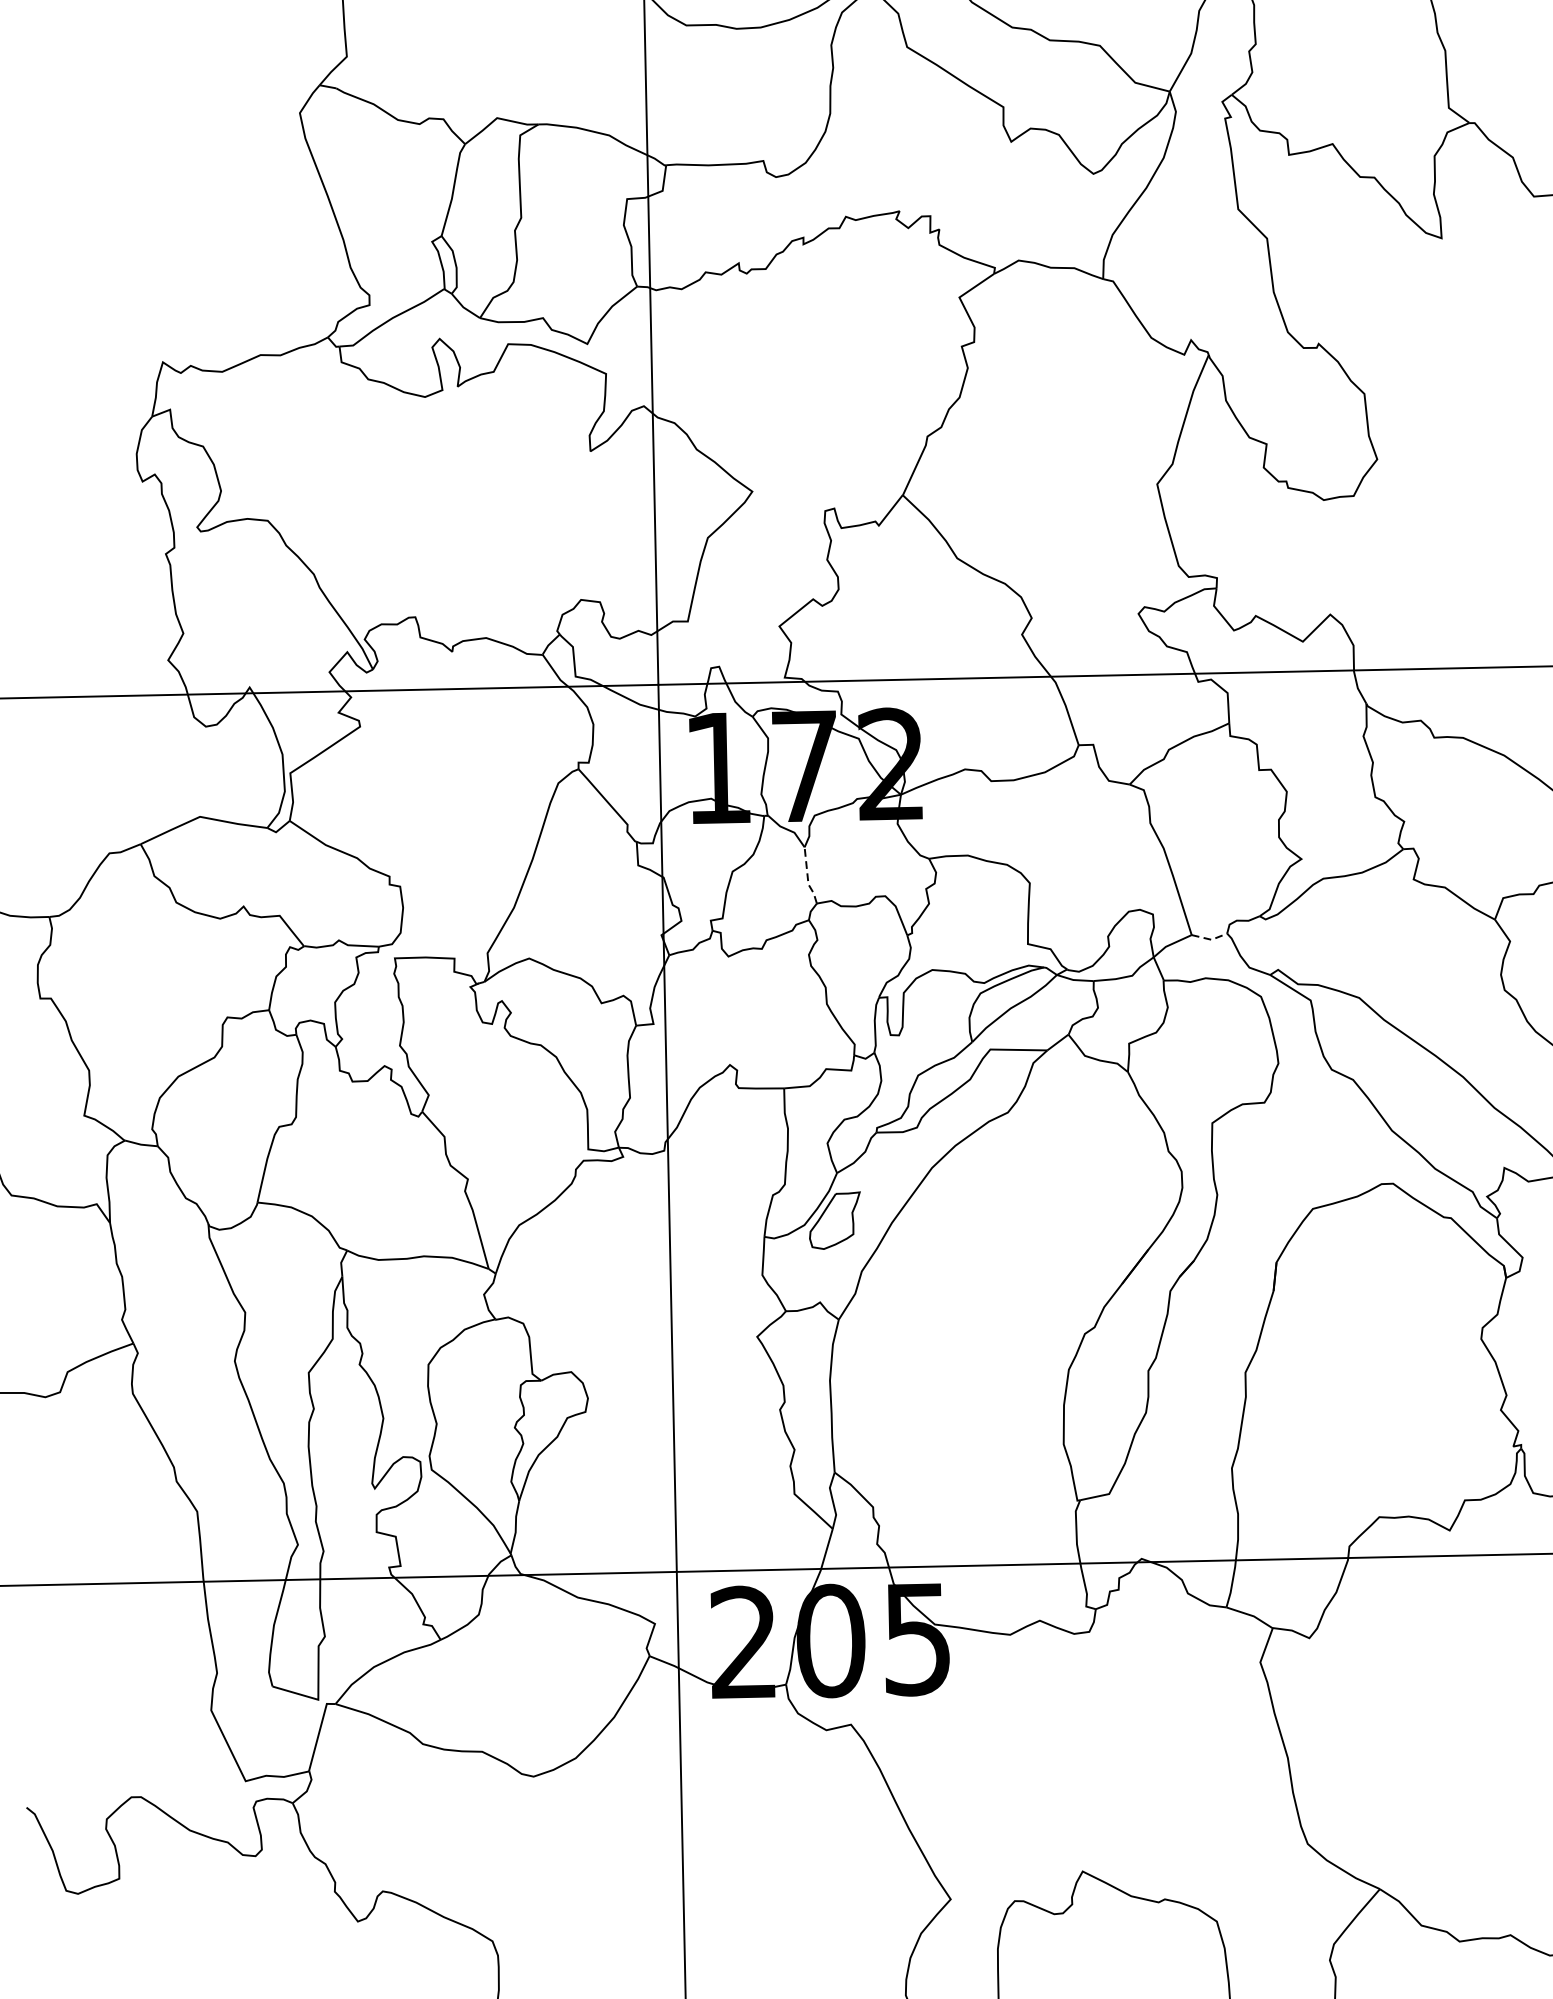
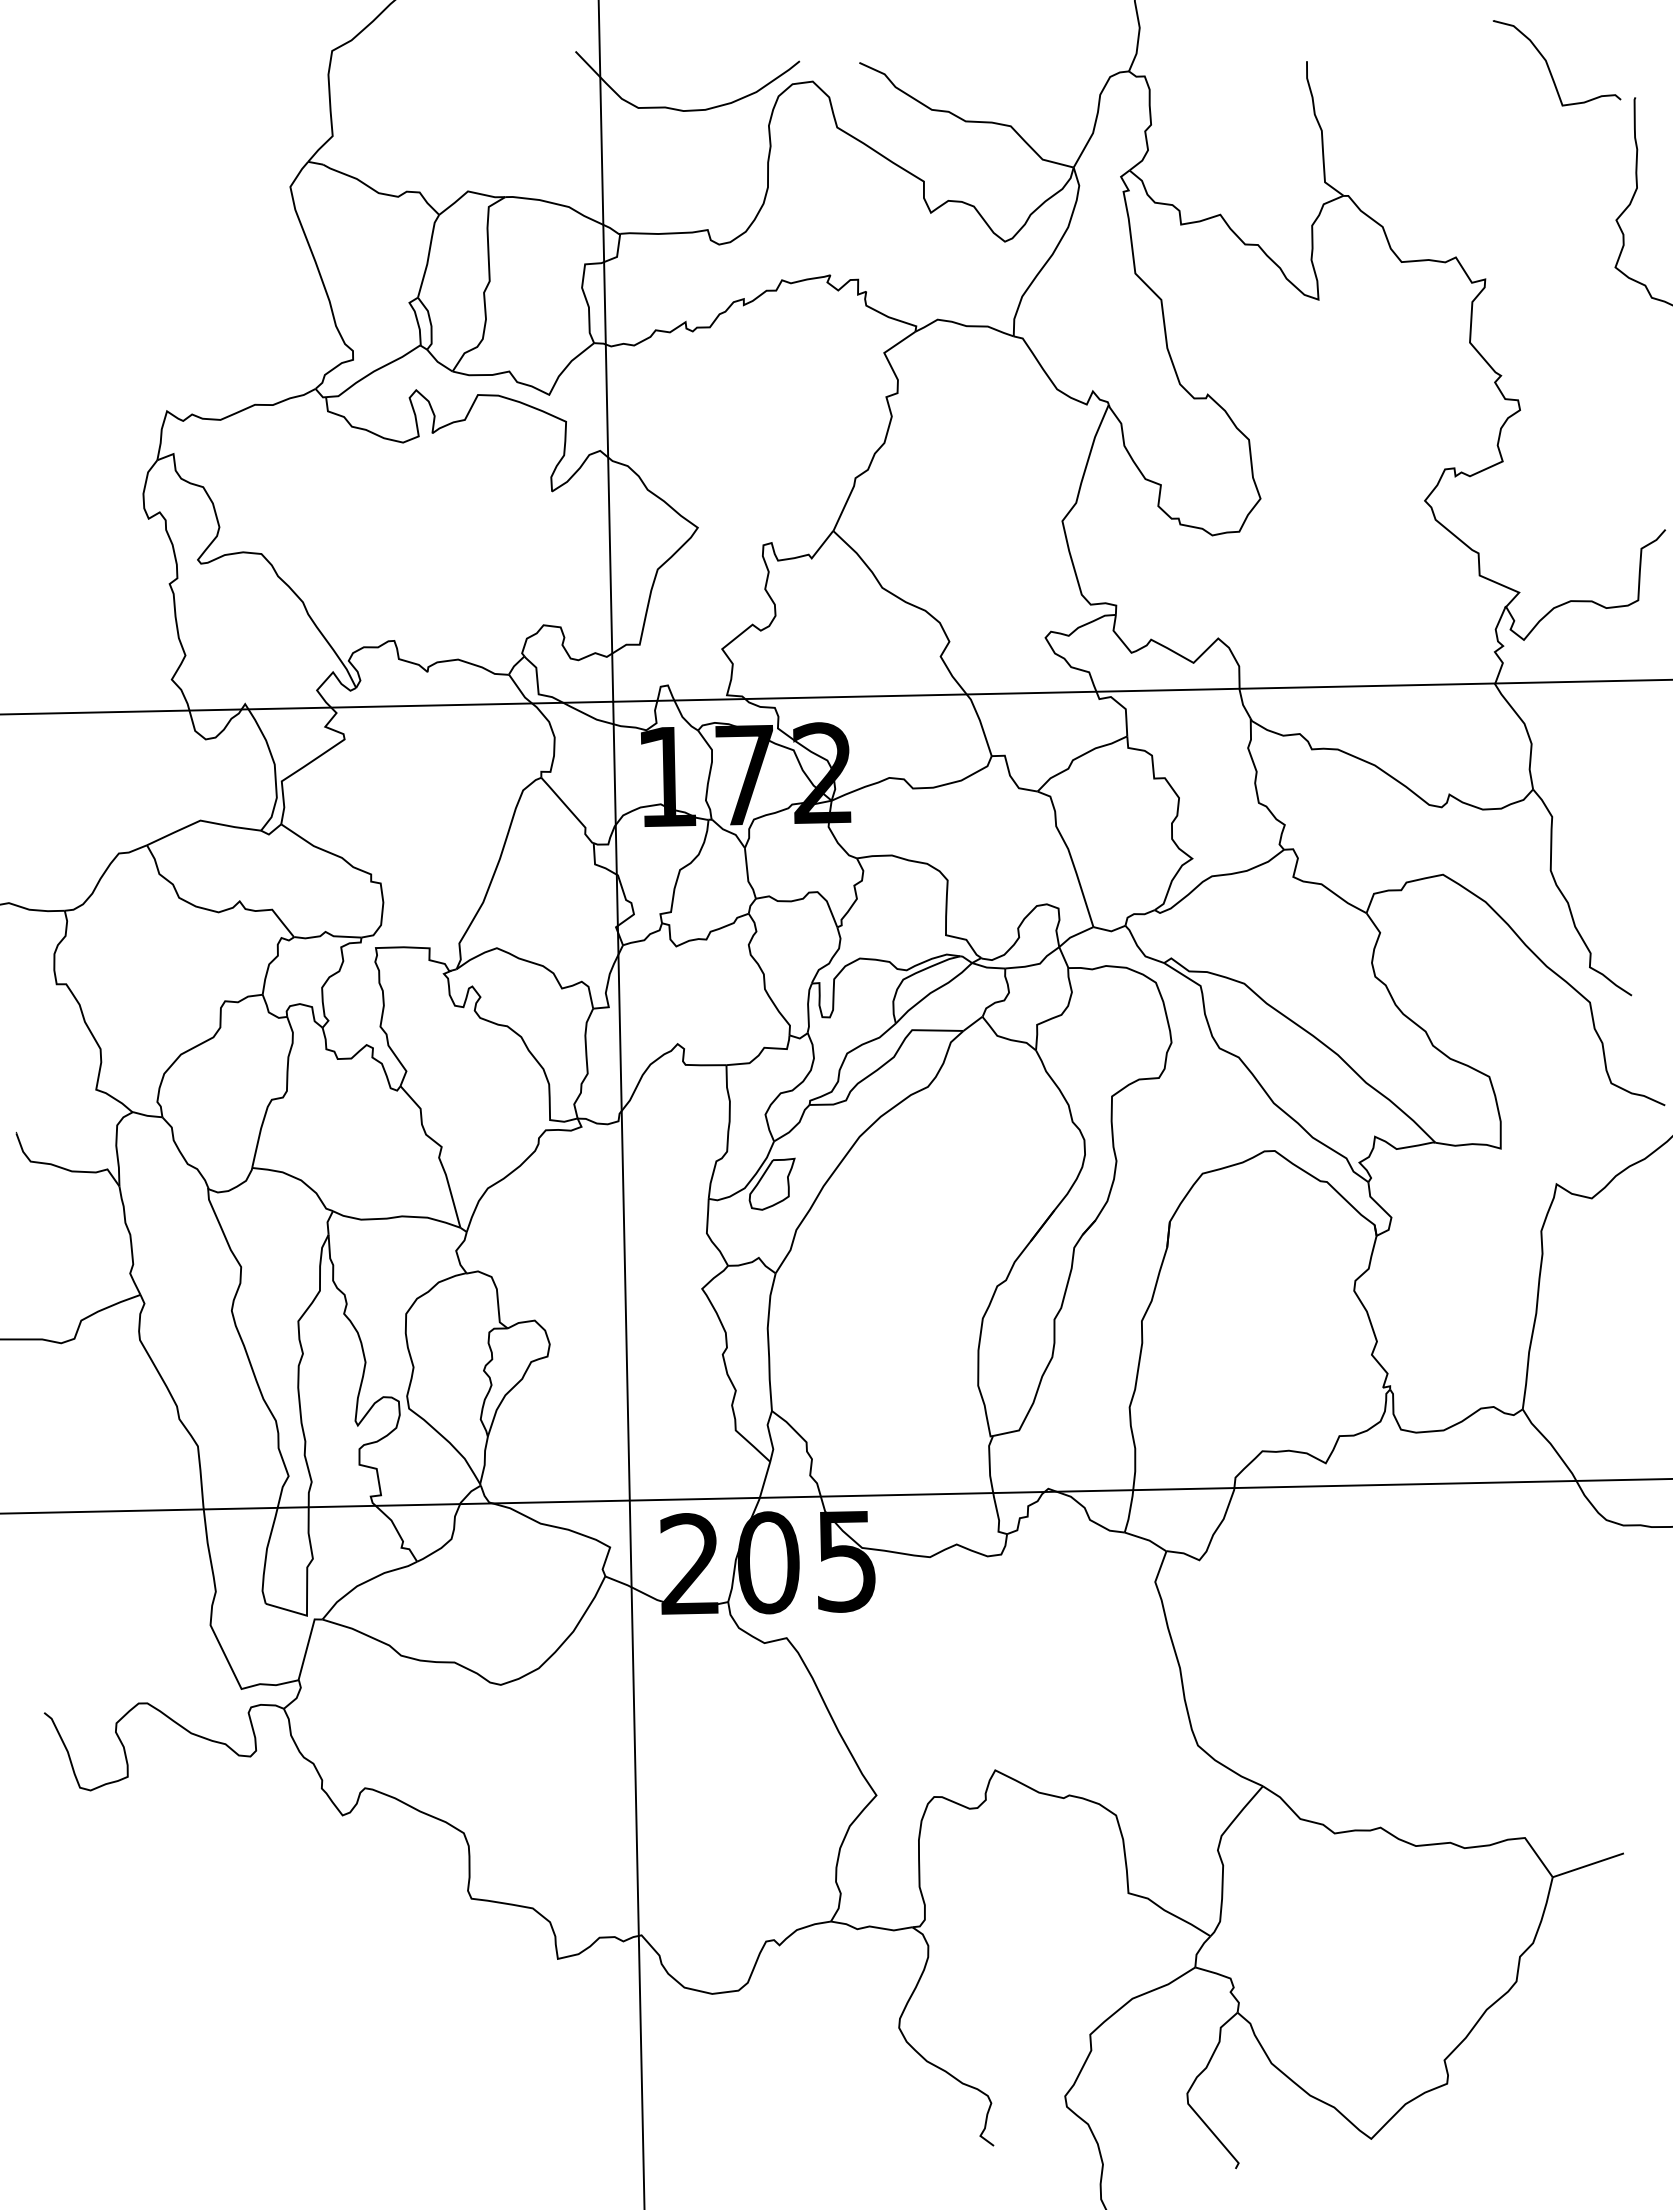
line: (807, 877) -> (747, 875), dashed -> solid
line: (1210, 939) -> (1110, 931), dashed -> solid

